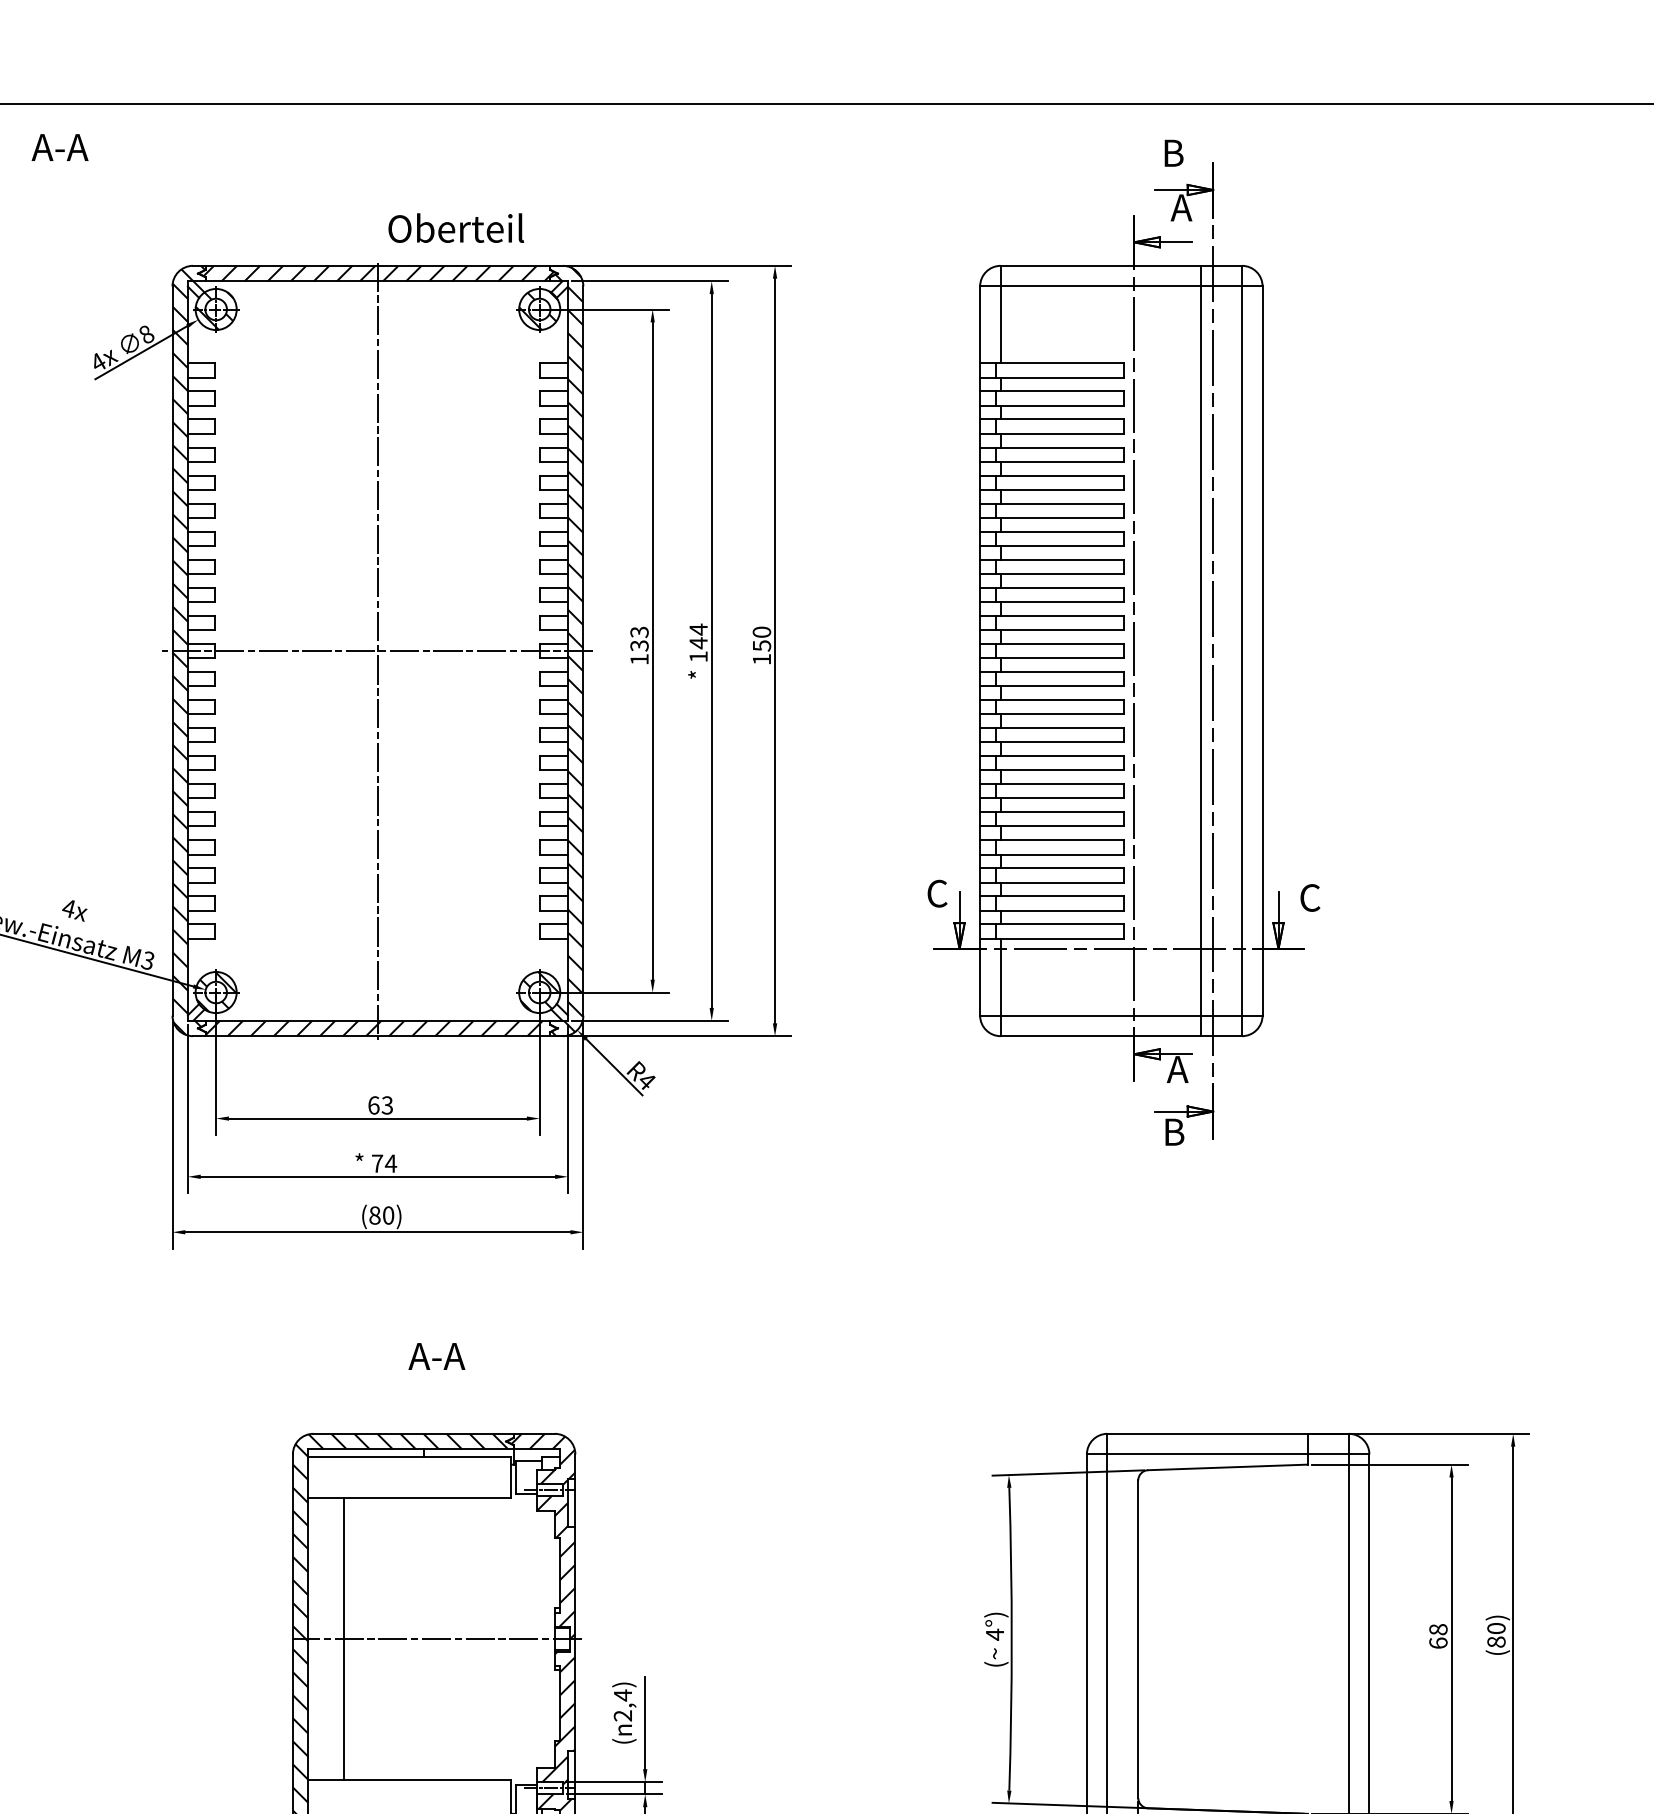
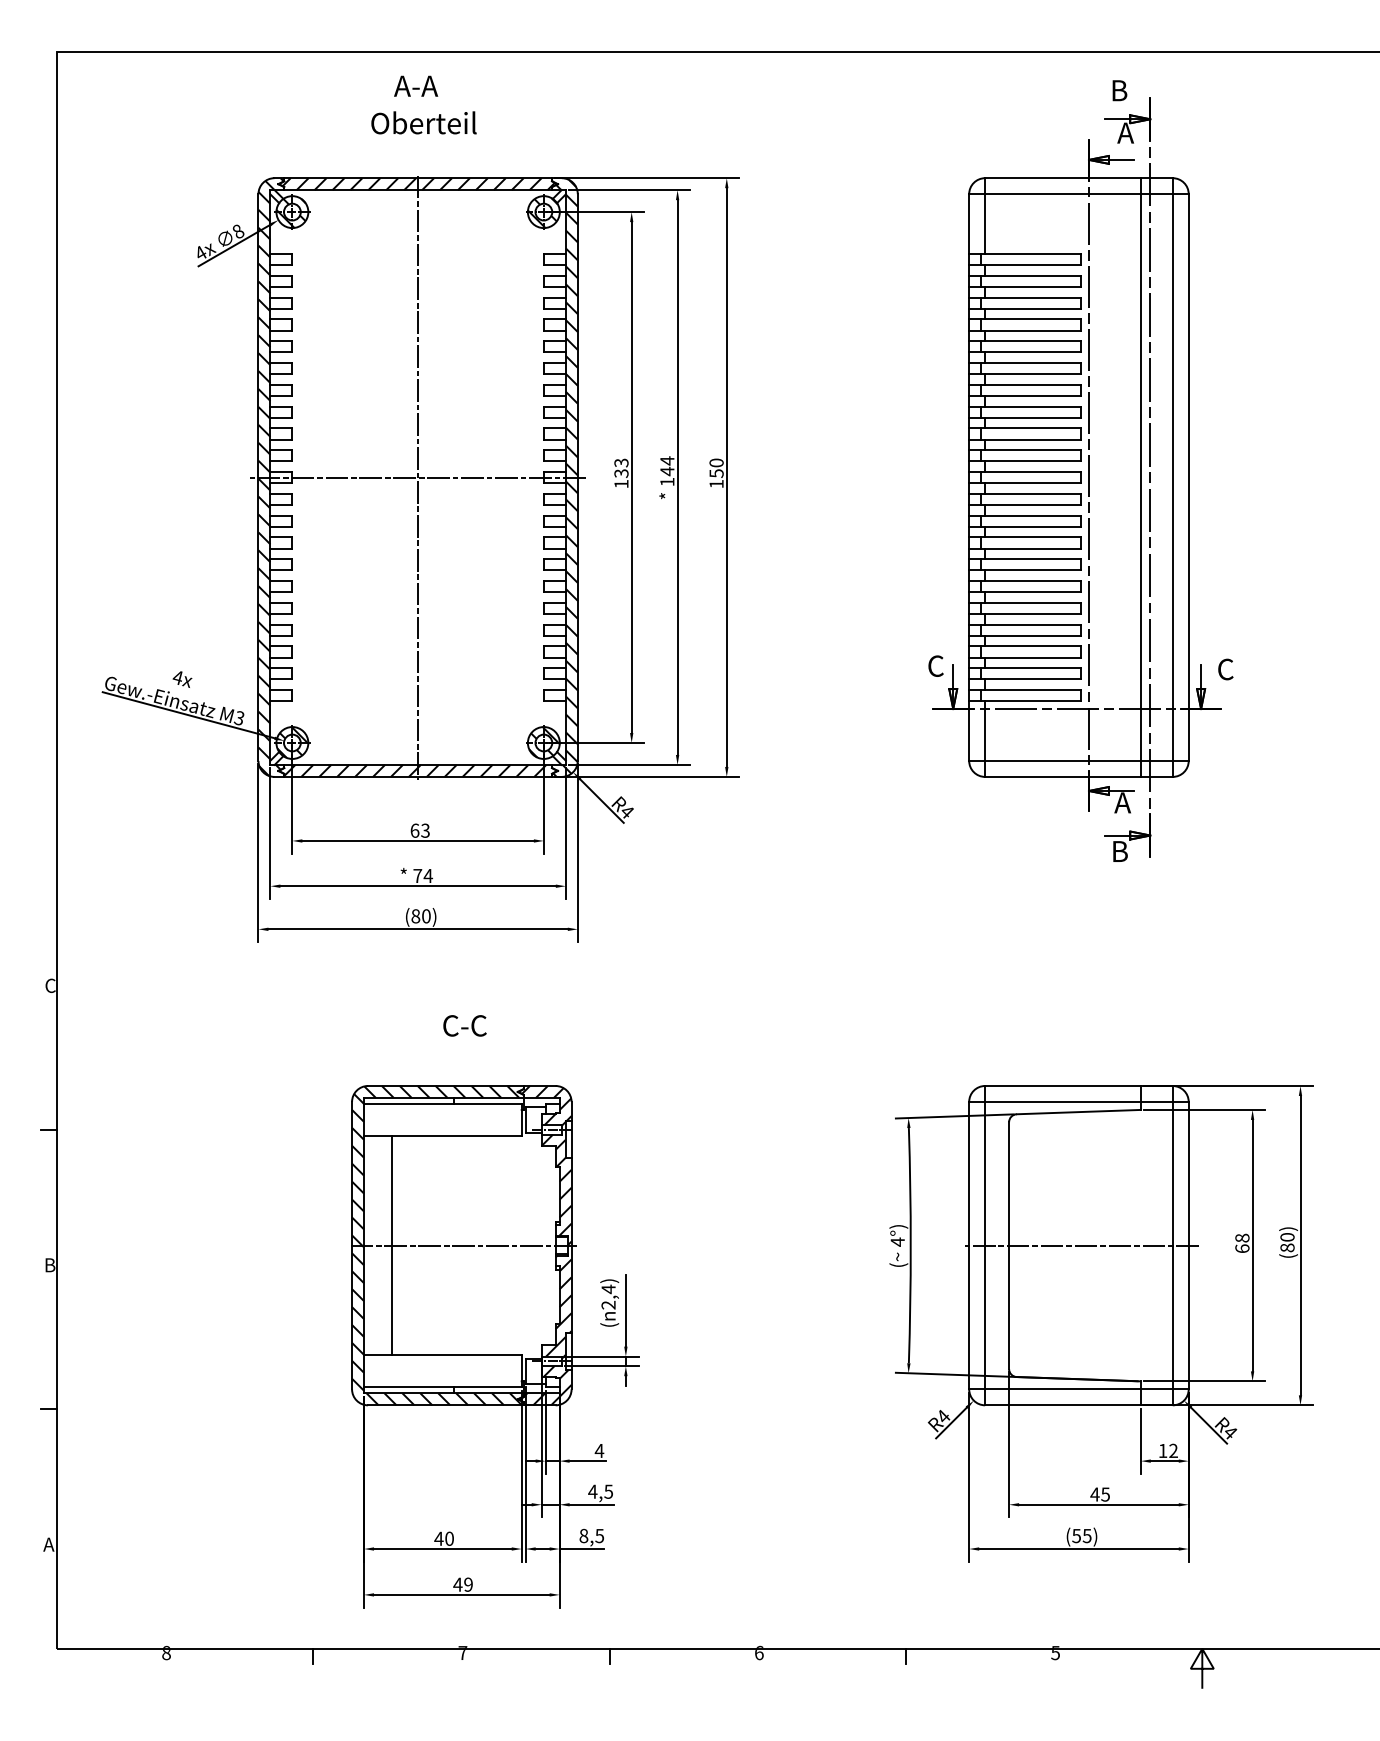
text: (60, 146) -> (416, 85), moved
text: (455, 227) -> (423, 122), moved
part: (1123, 641) -> (1080, 470), moved
text: (437, 1355) -> (464, 1025), A-A -> C-C
line: (1232, 1639) -> (1082, 1245), added

